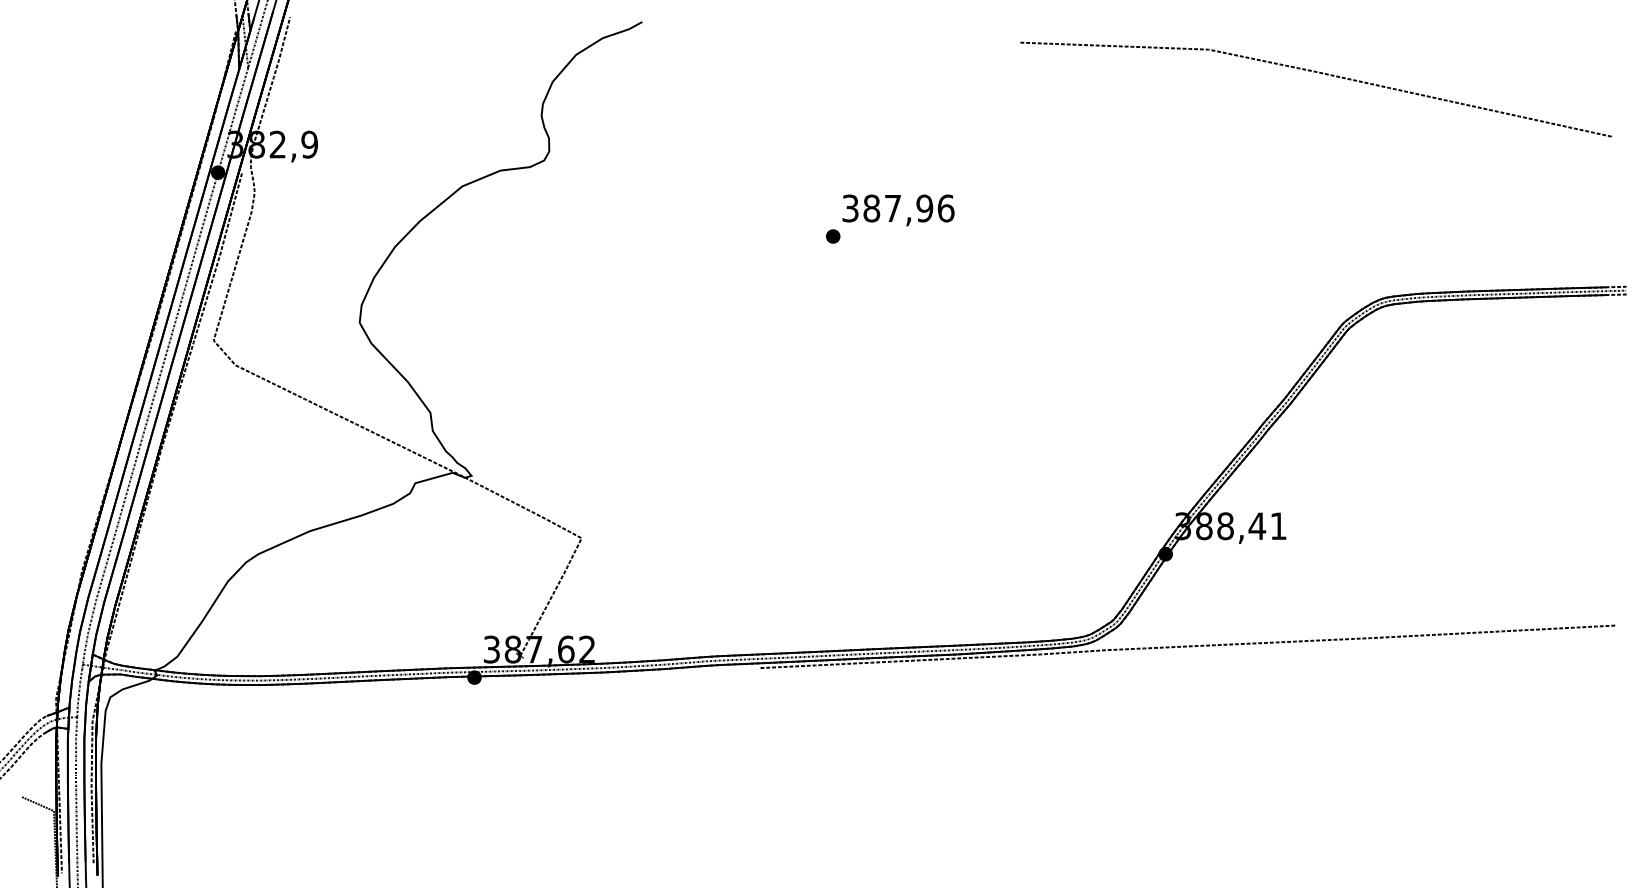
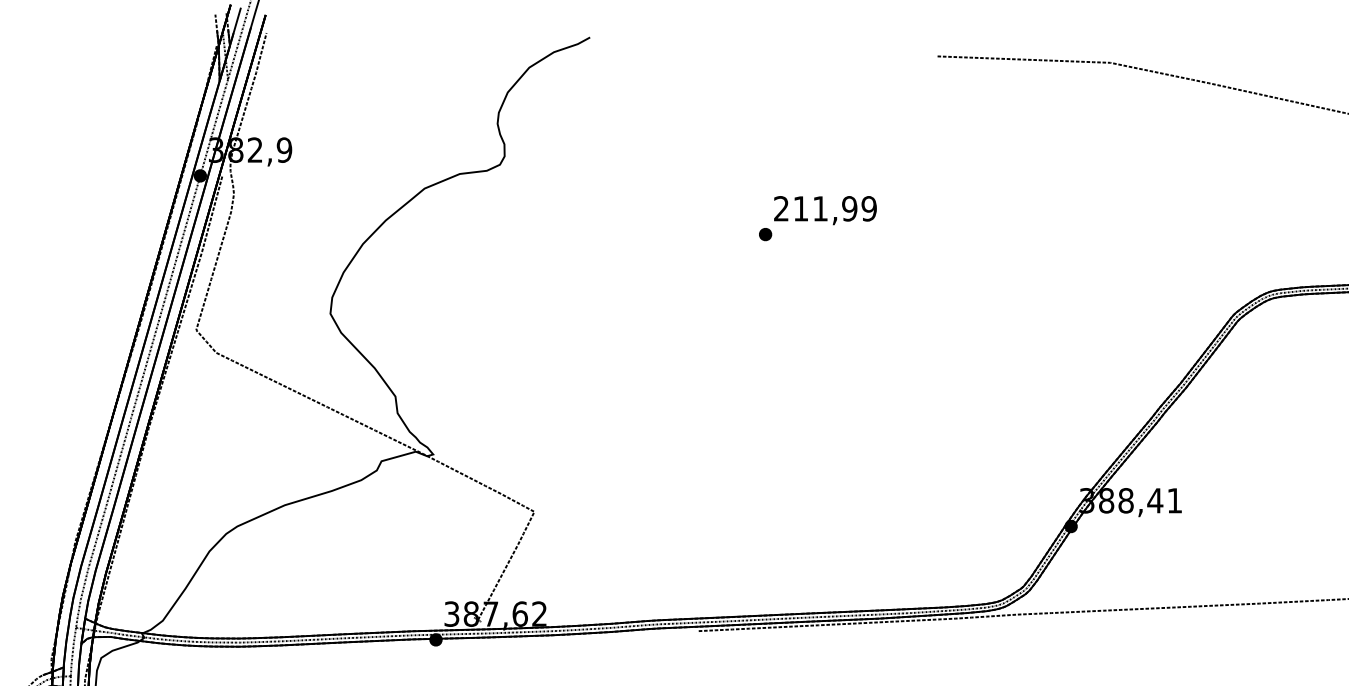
text: (898, 208) -> (825, 208), 387,96 -> 211,99

